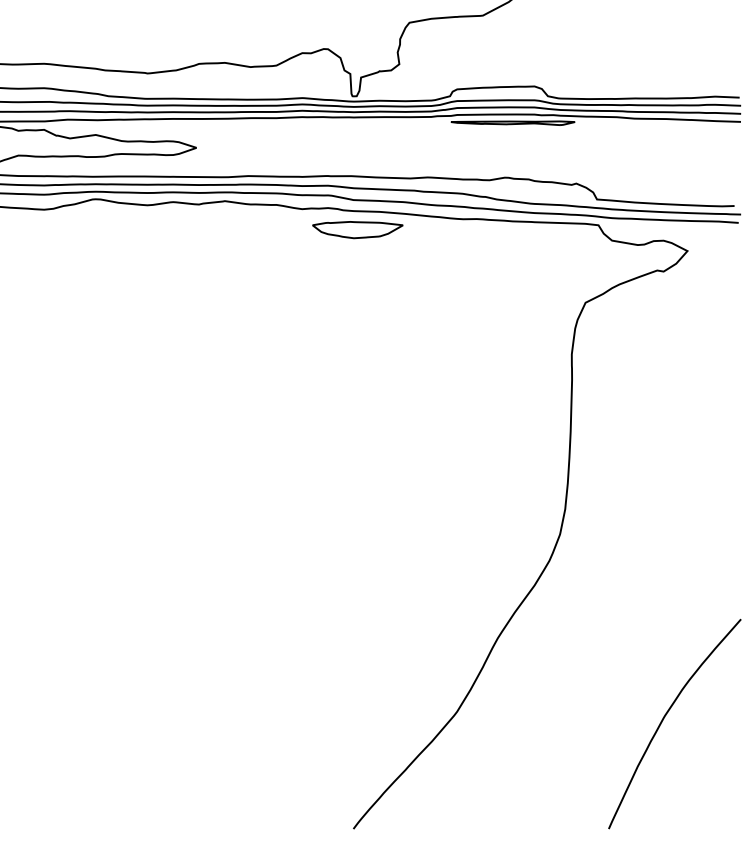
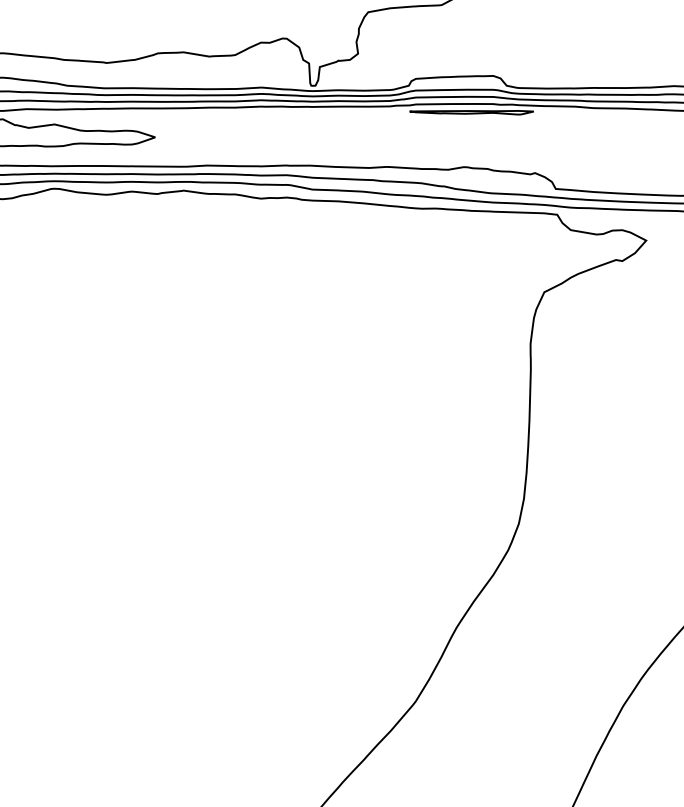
part: (357, 230) -> (316, 219), removed

